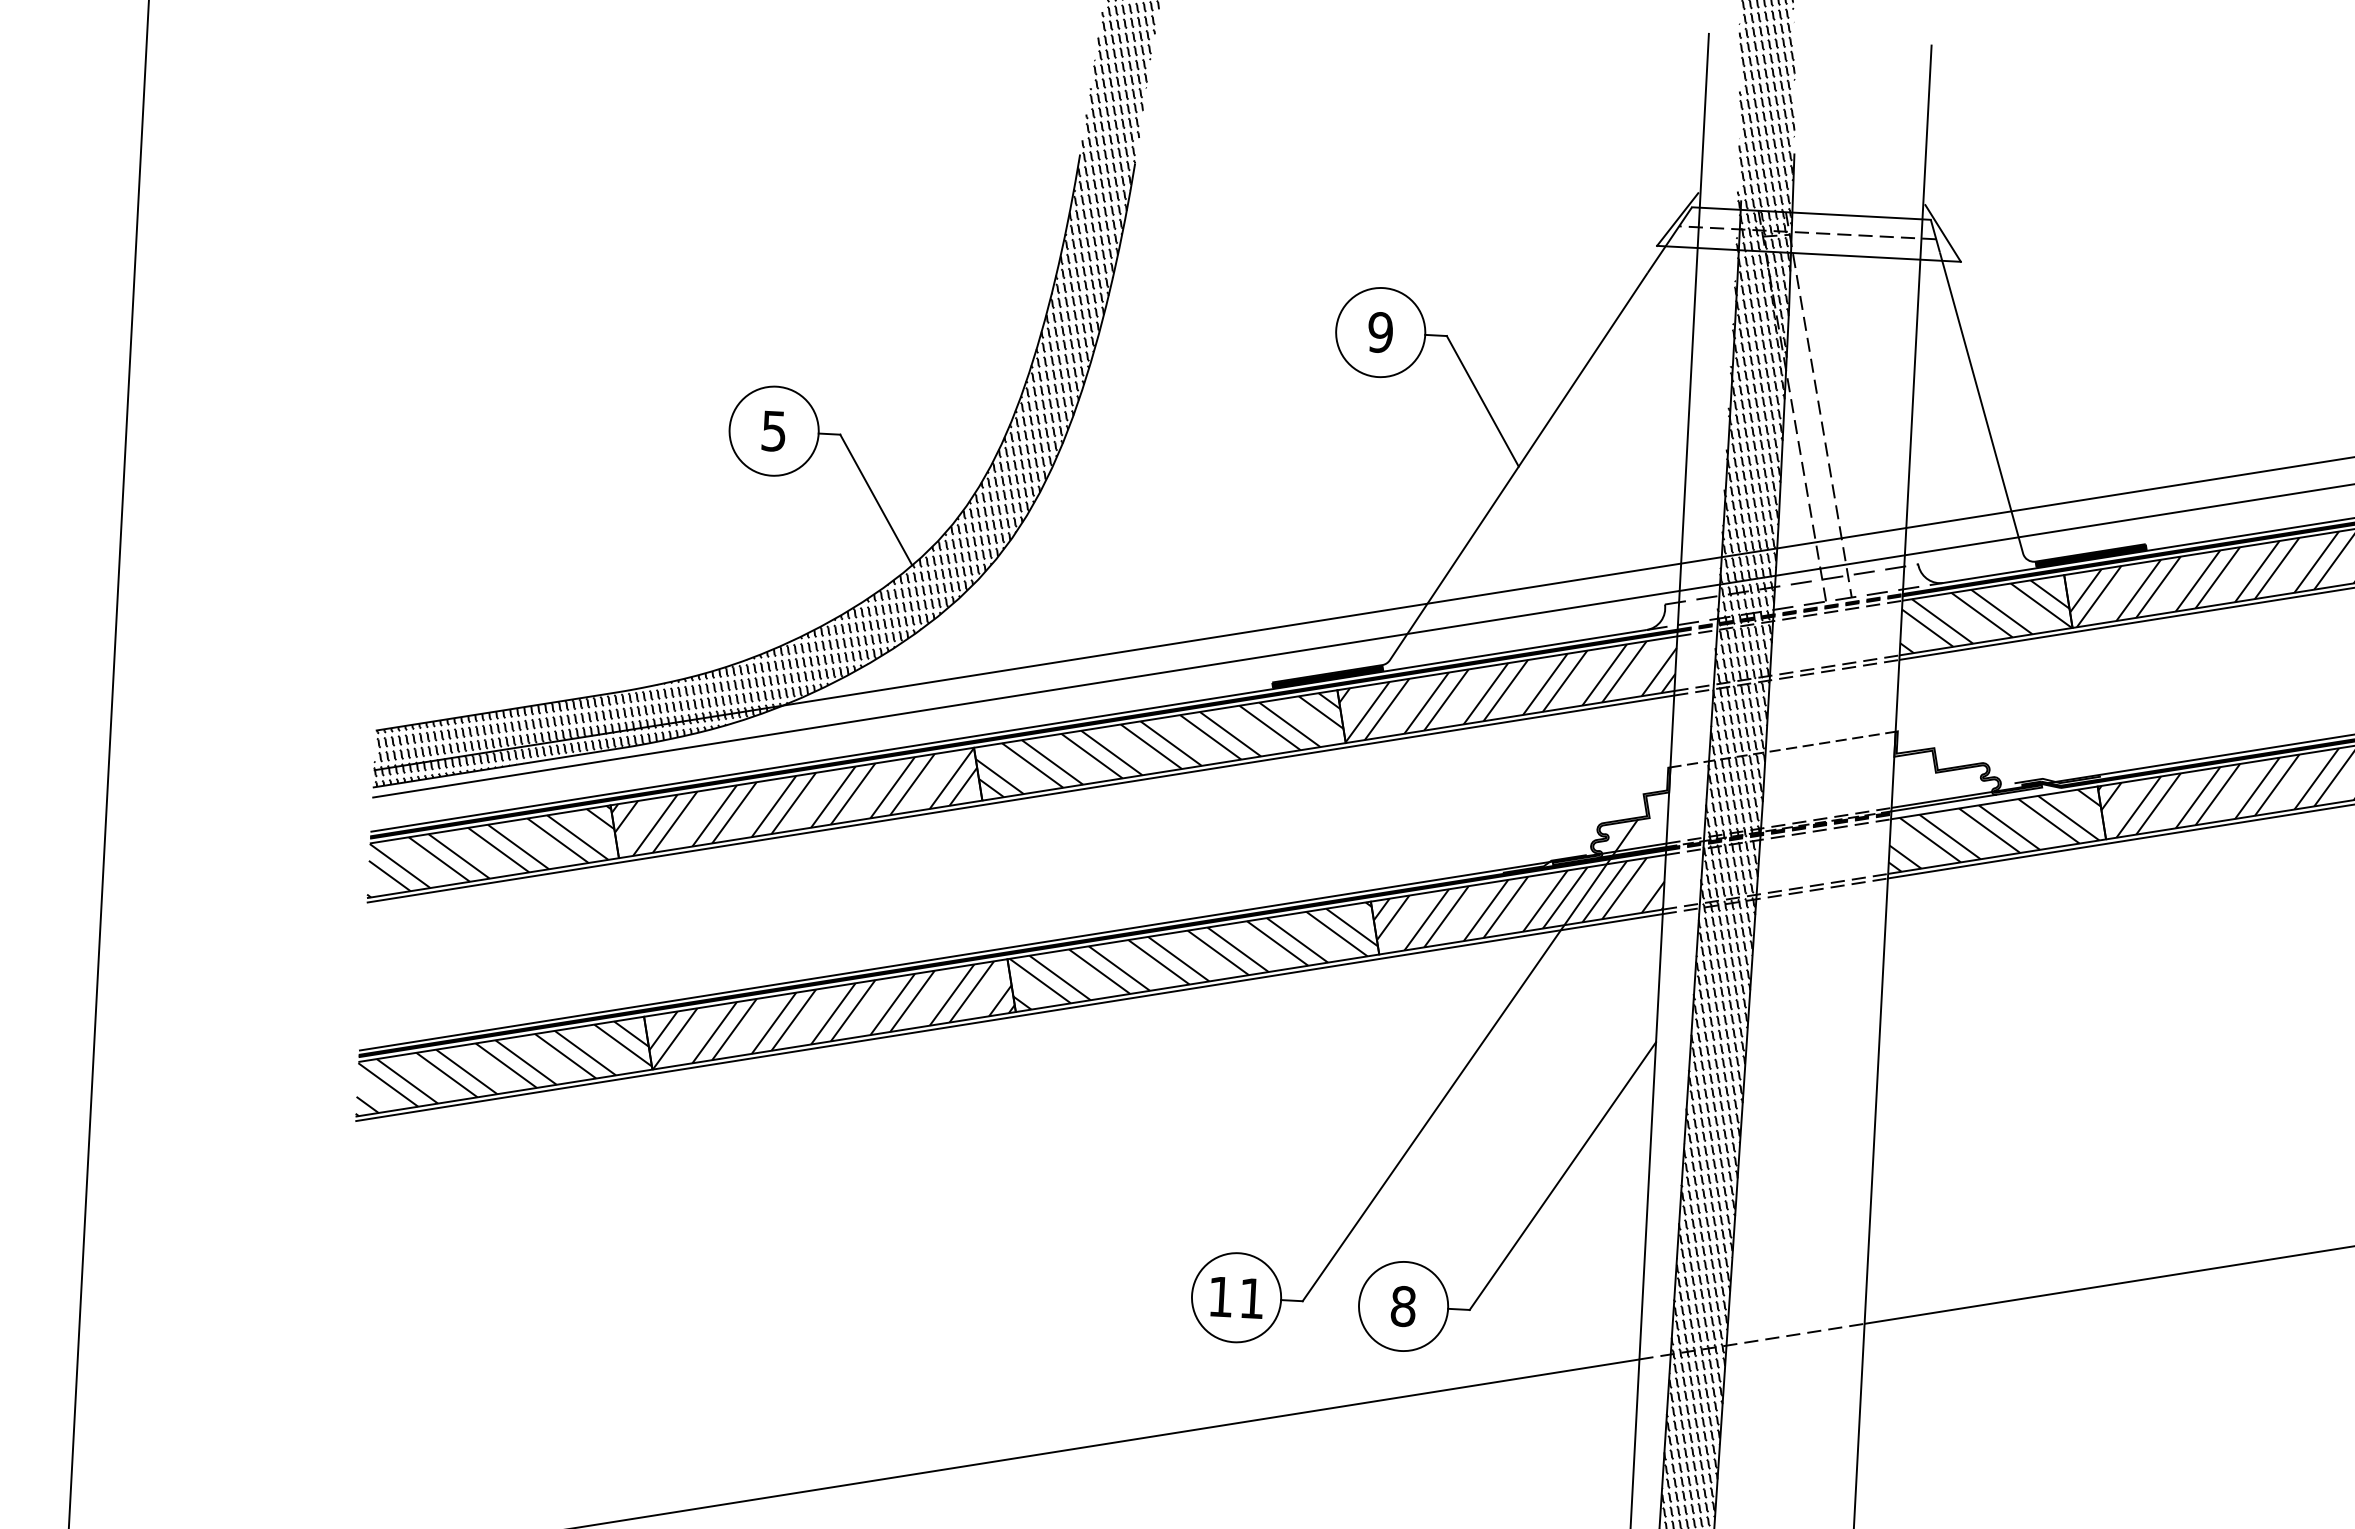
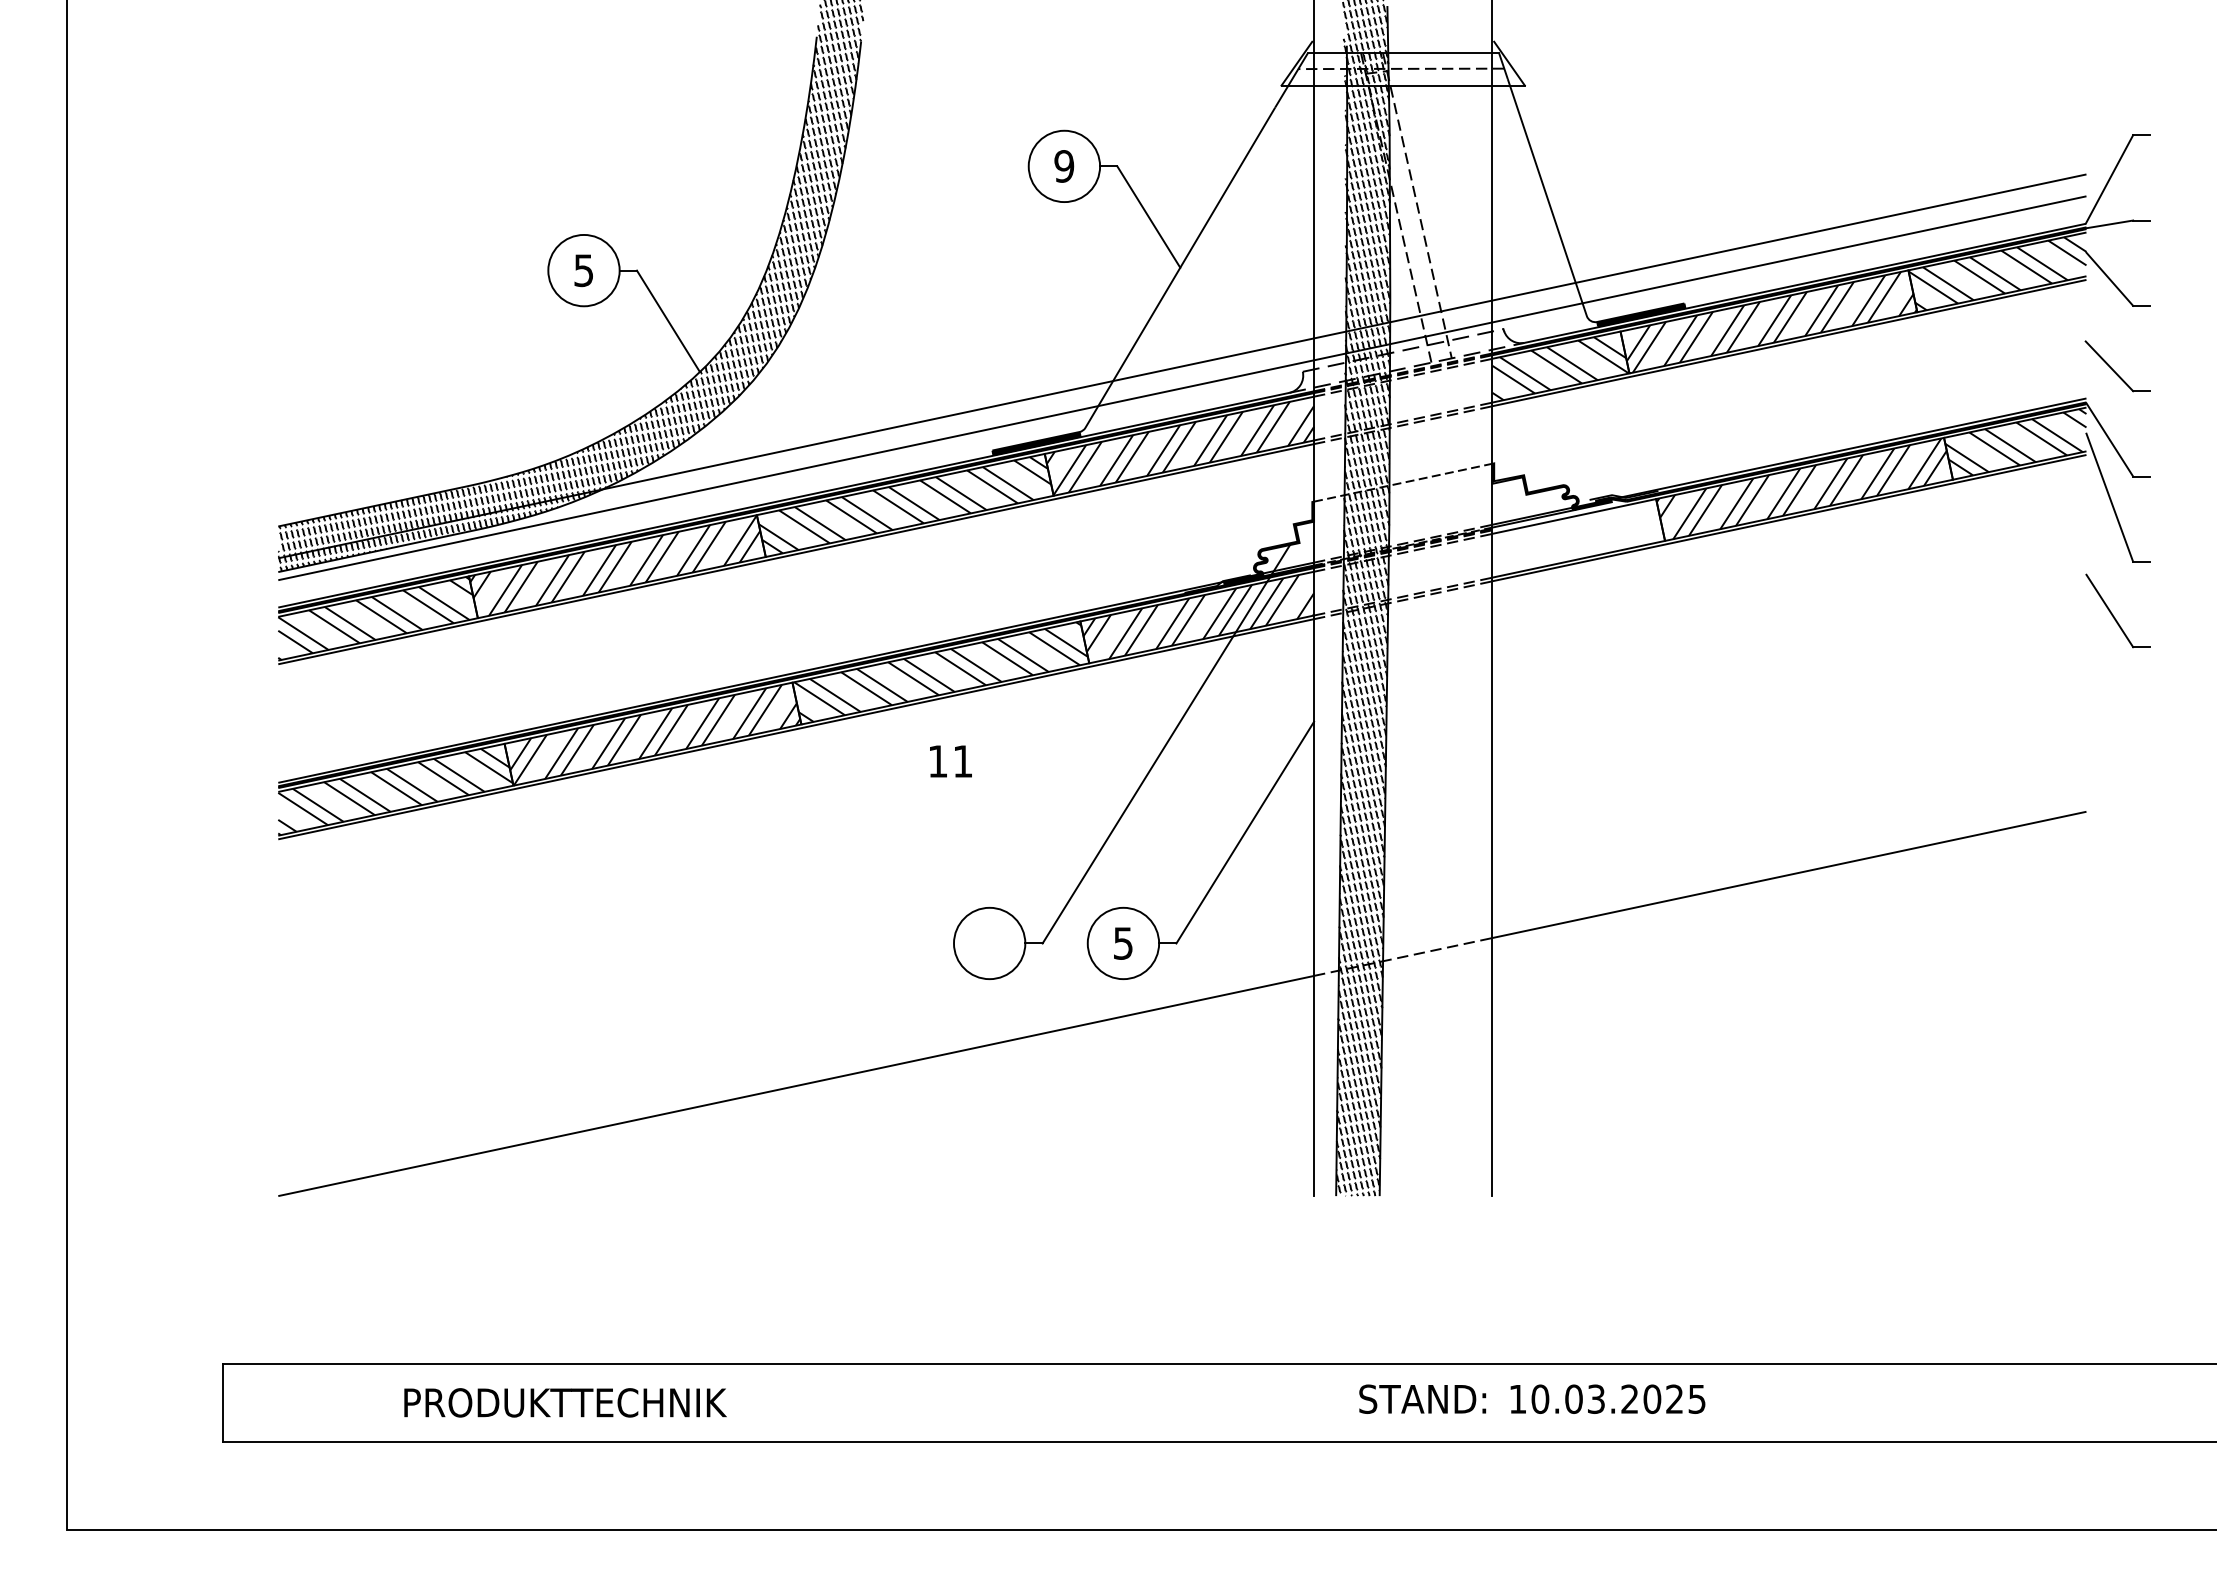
hatch: (1994, 829) -> (1575, 537), removed
text: (1236, 1297) -> (950, 761), moved
text: (1403, 1306) -> (1123, 943), 8 -> 5

